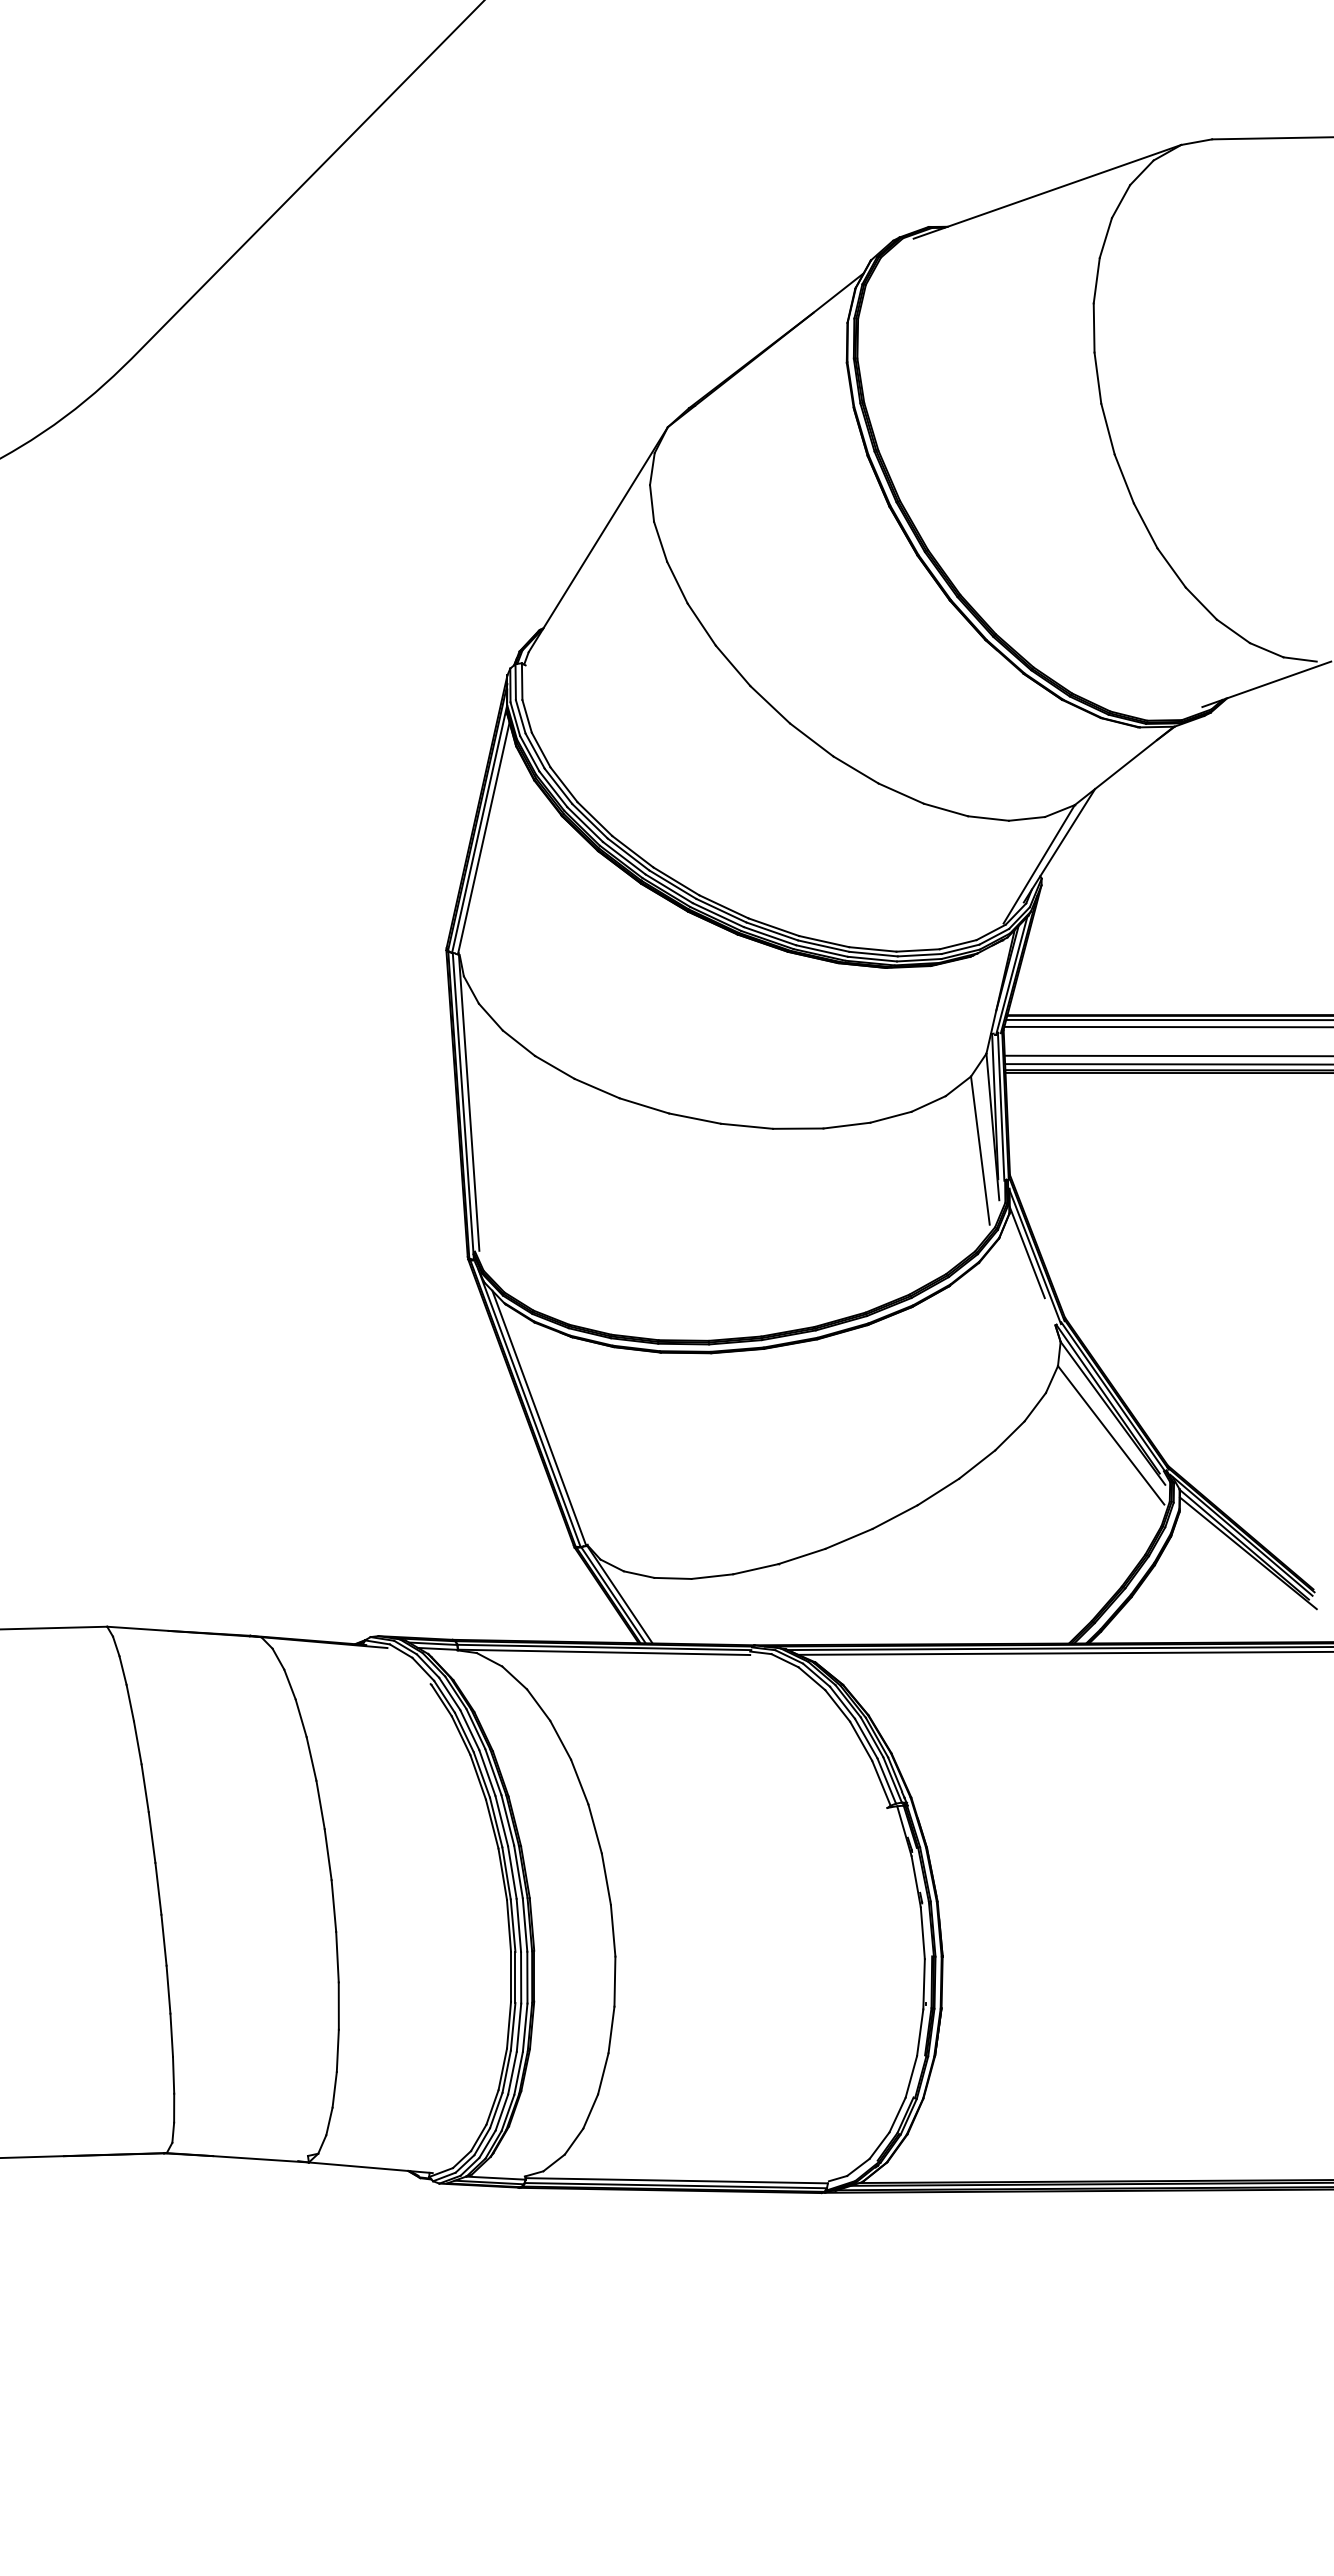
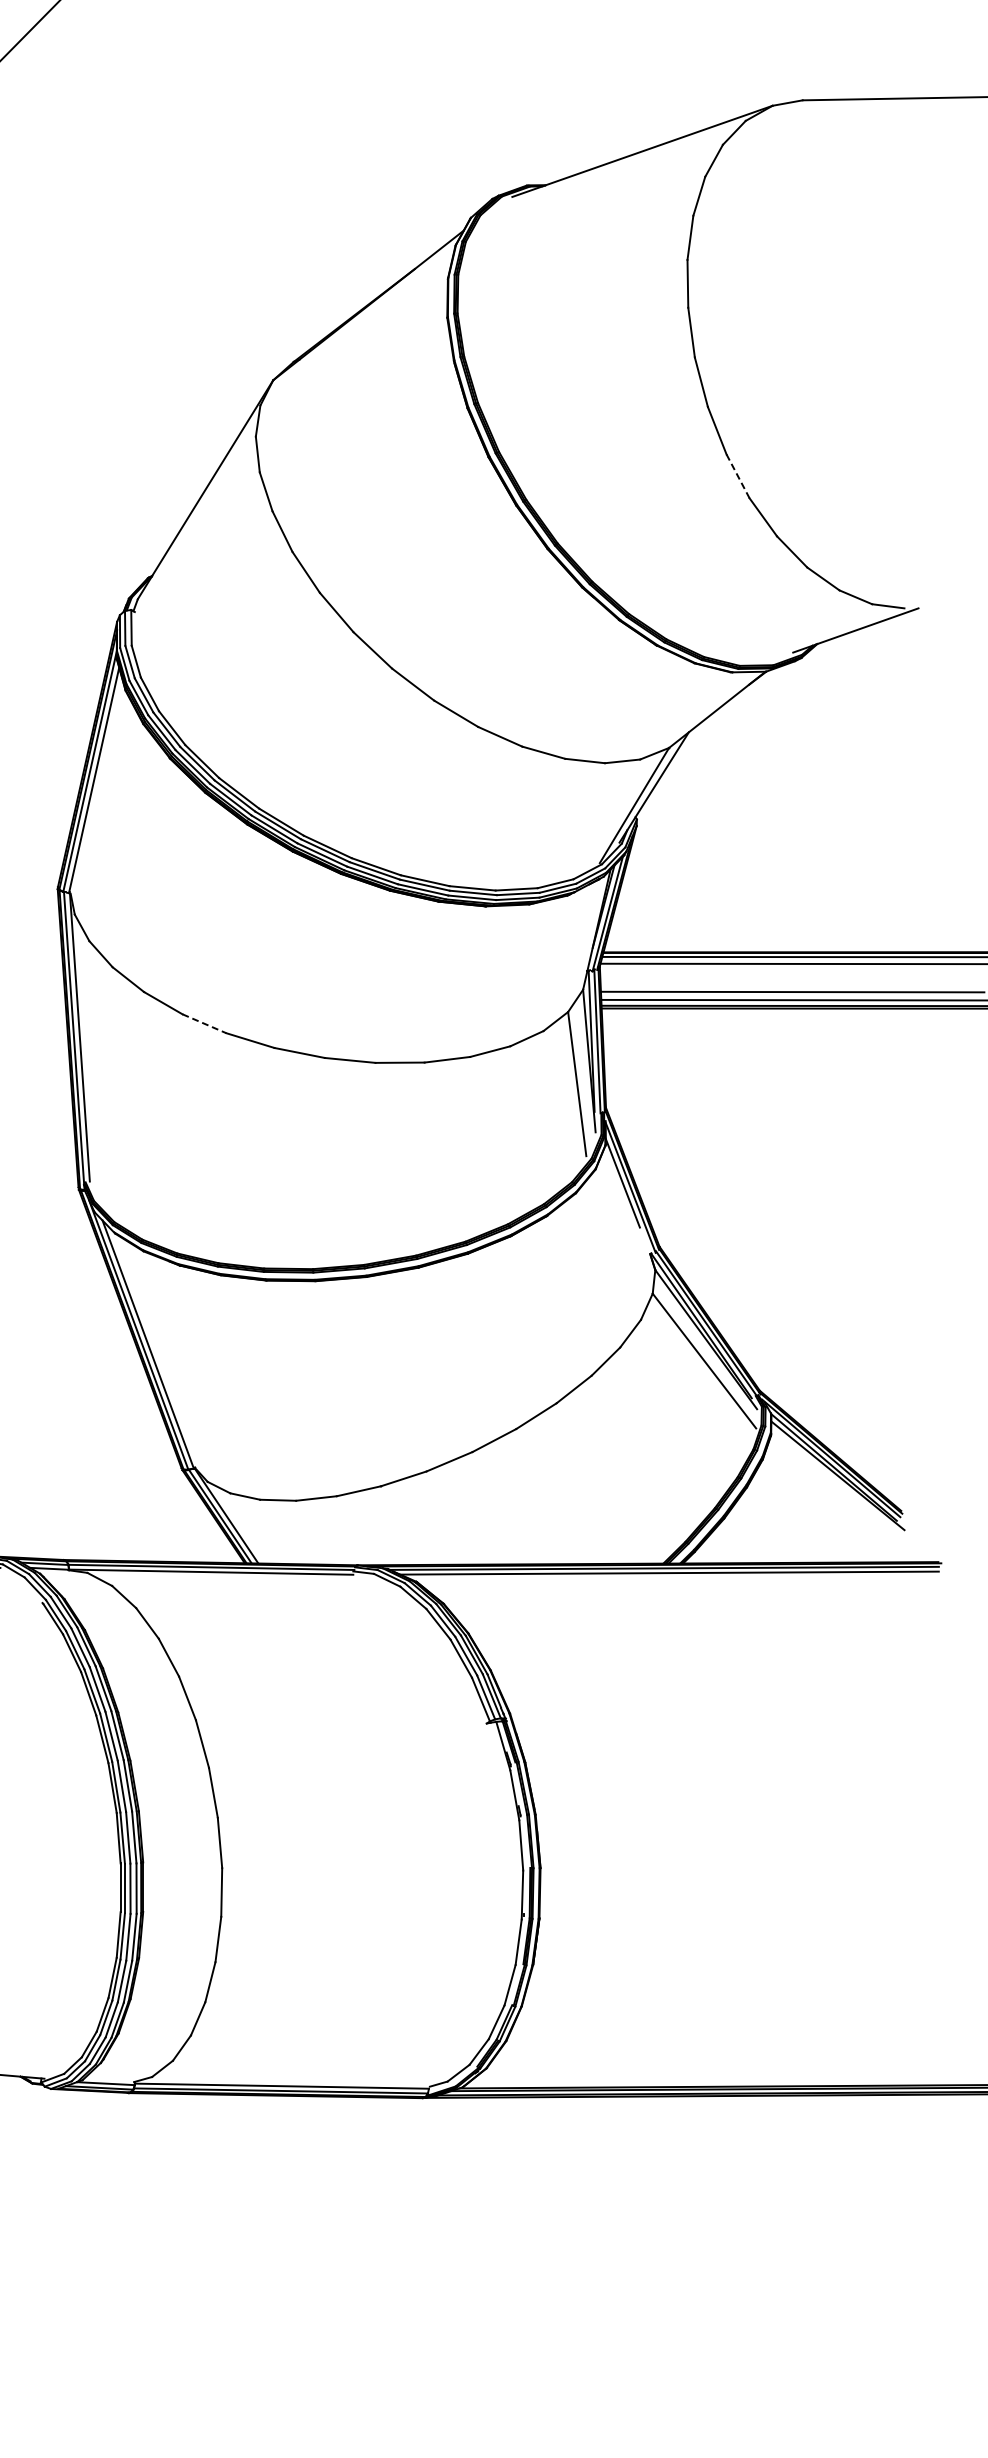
line: (1145, 526) -> (737, 476), solid -> dashed
line: (597, 1088) -> (204, 1023), solid -> dashed

